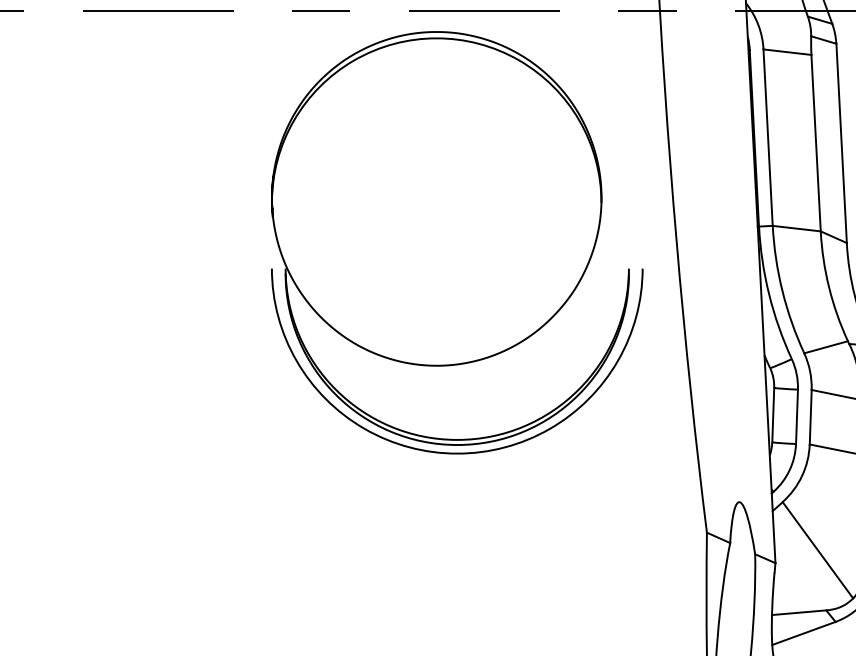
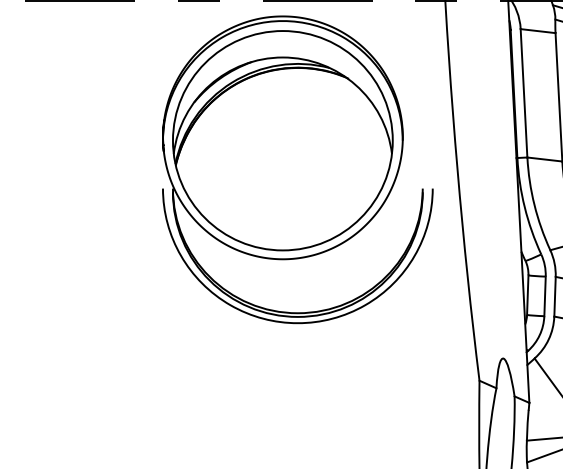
part: (436, 202) -> (282, 140), added

